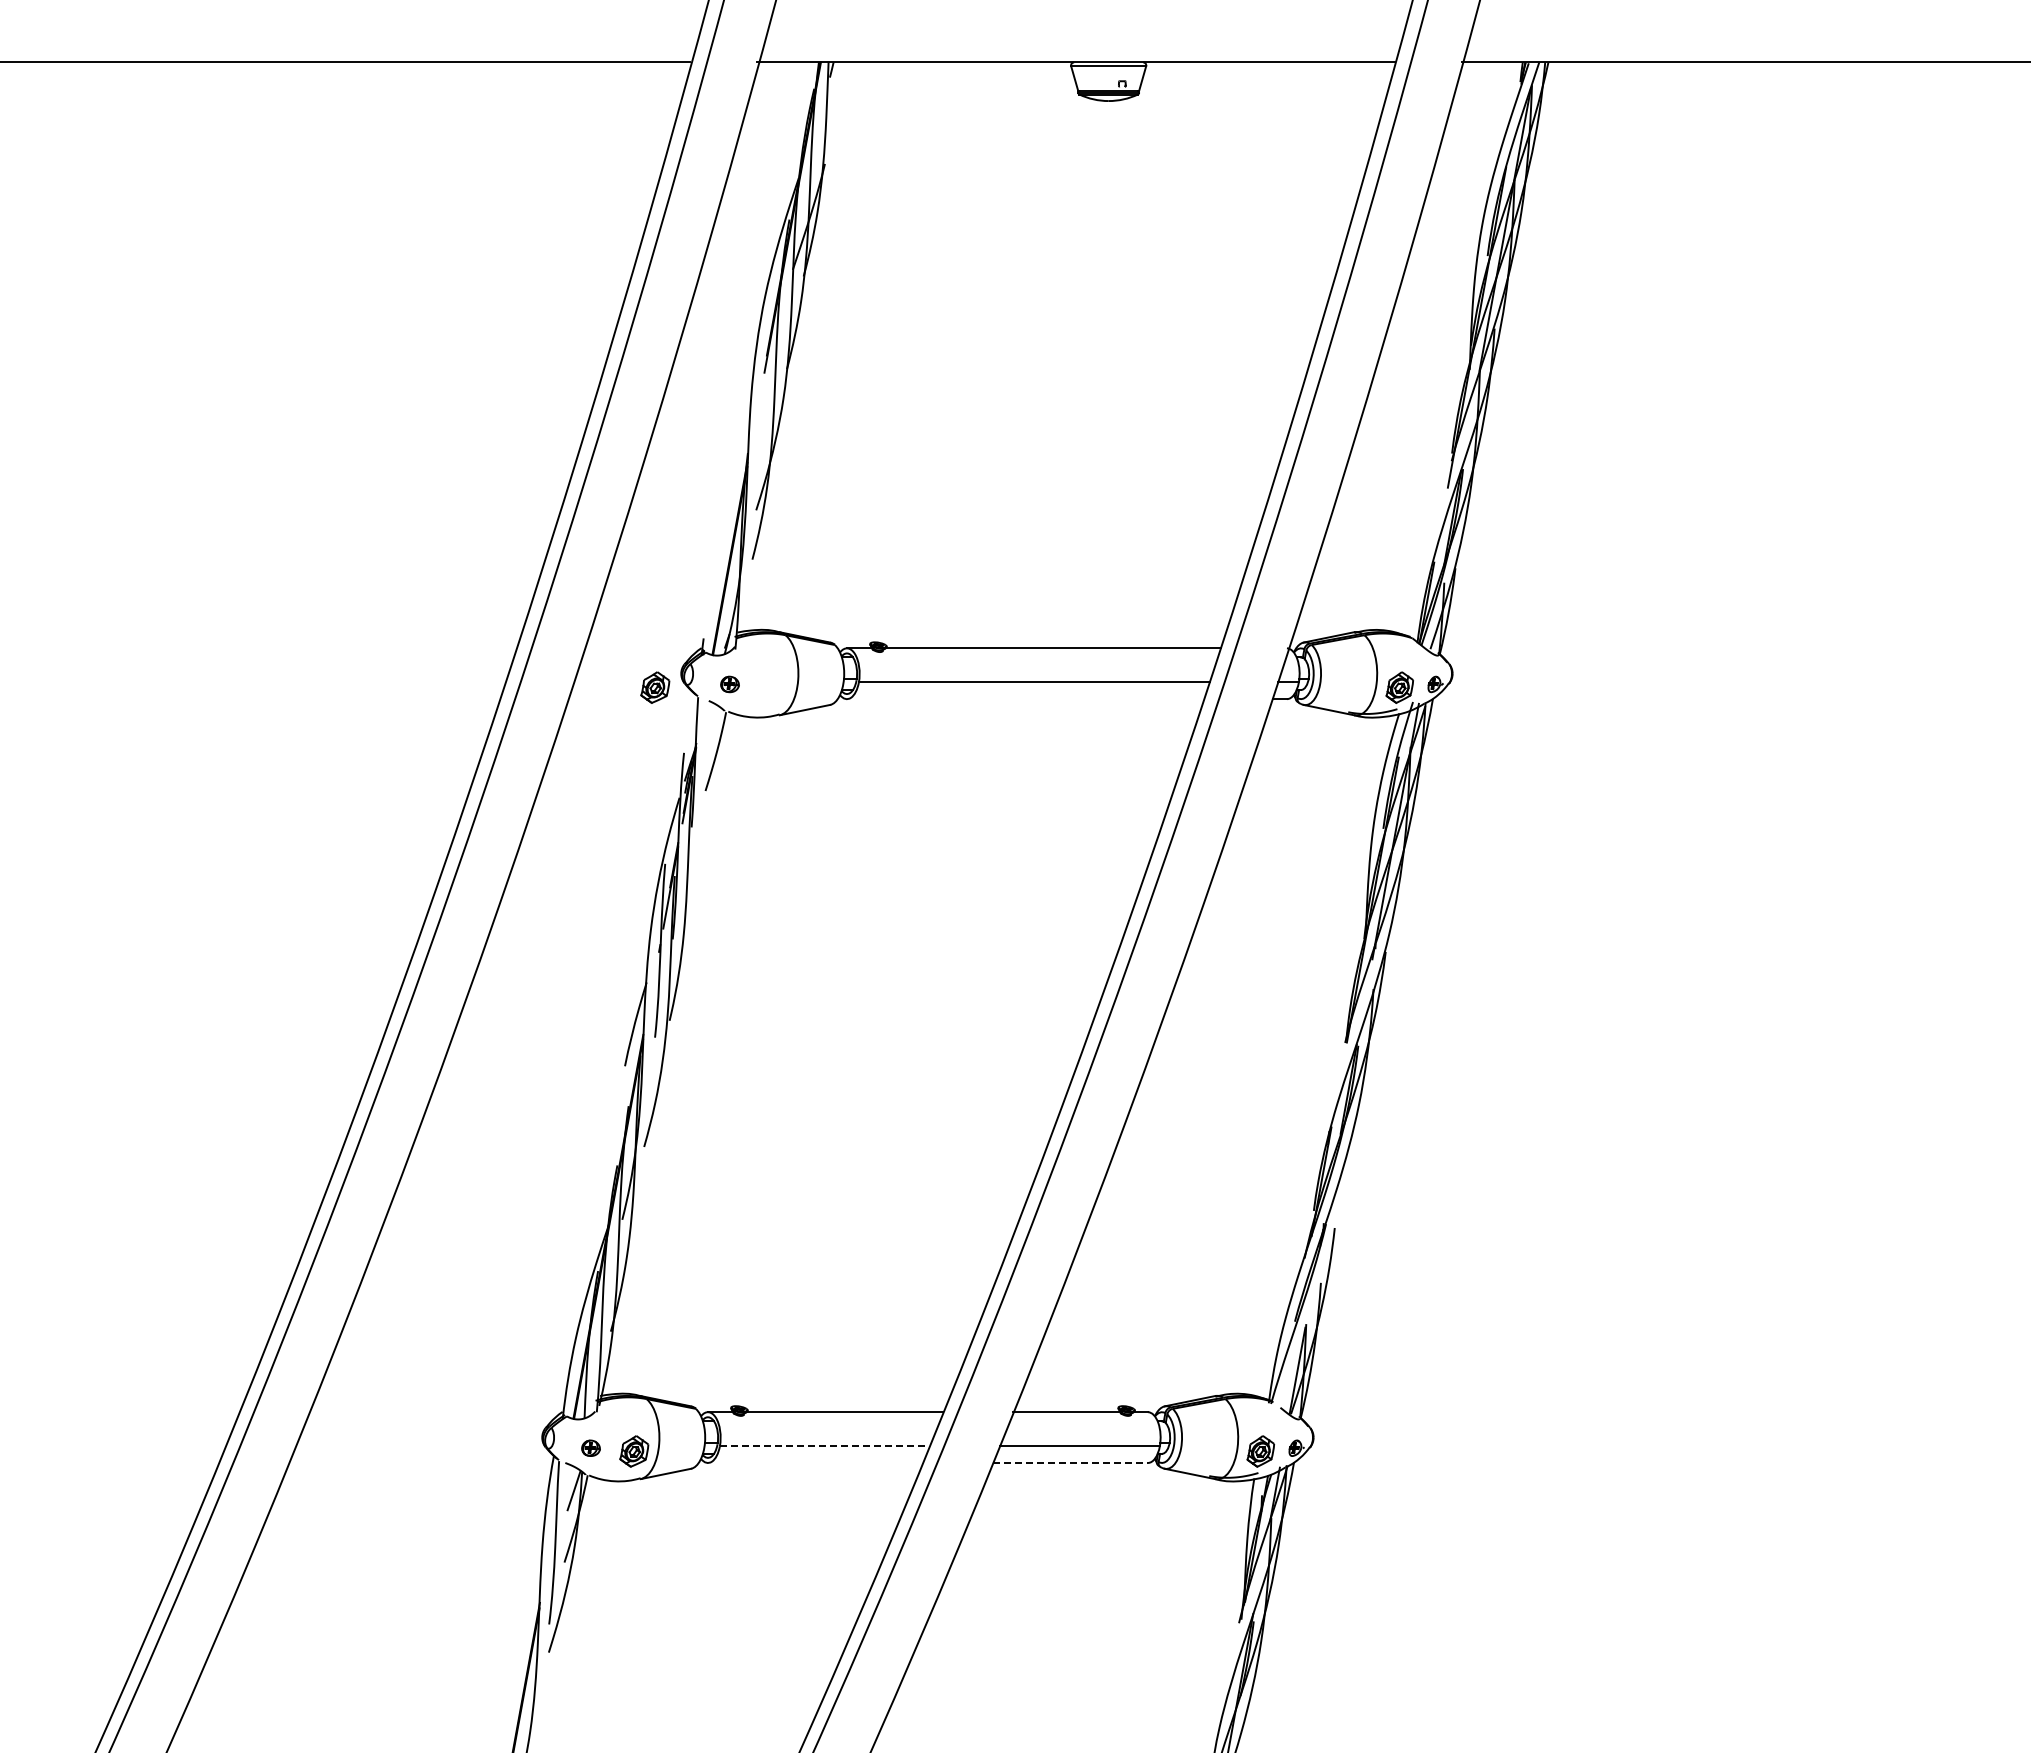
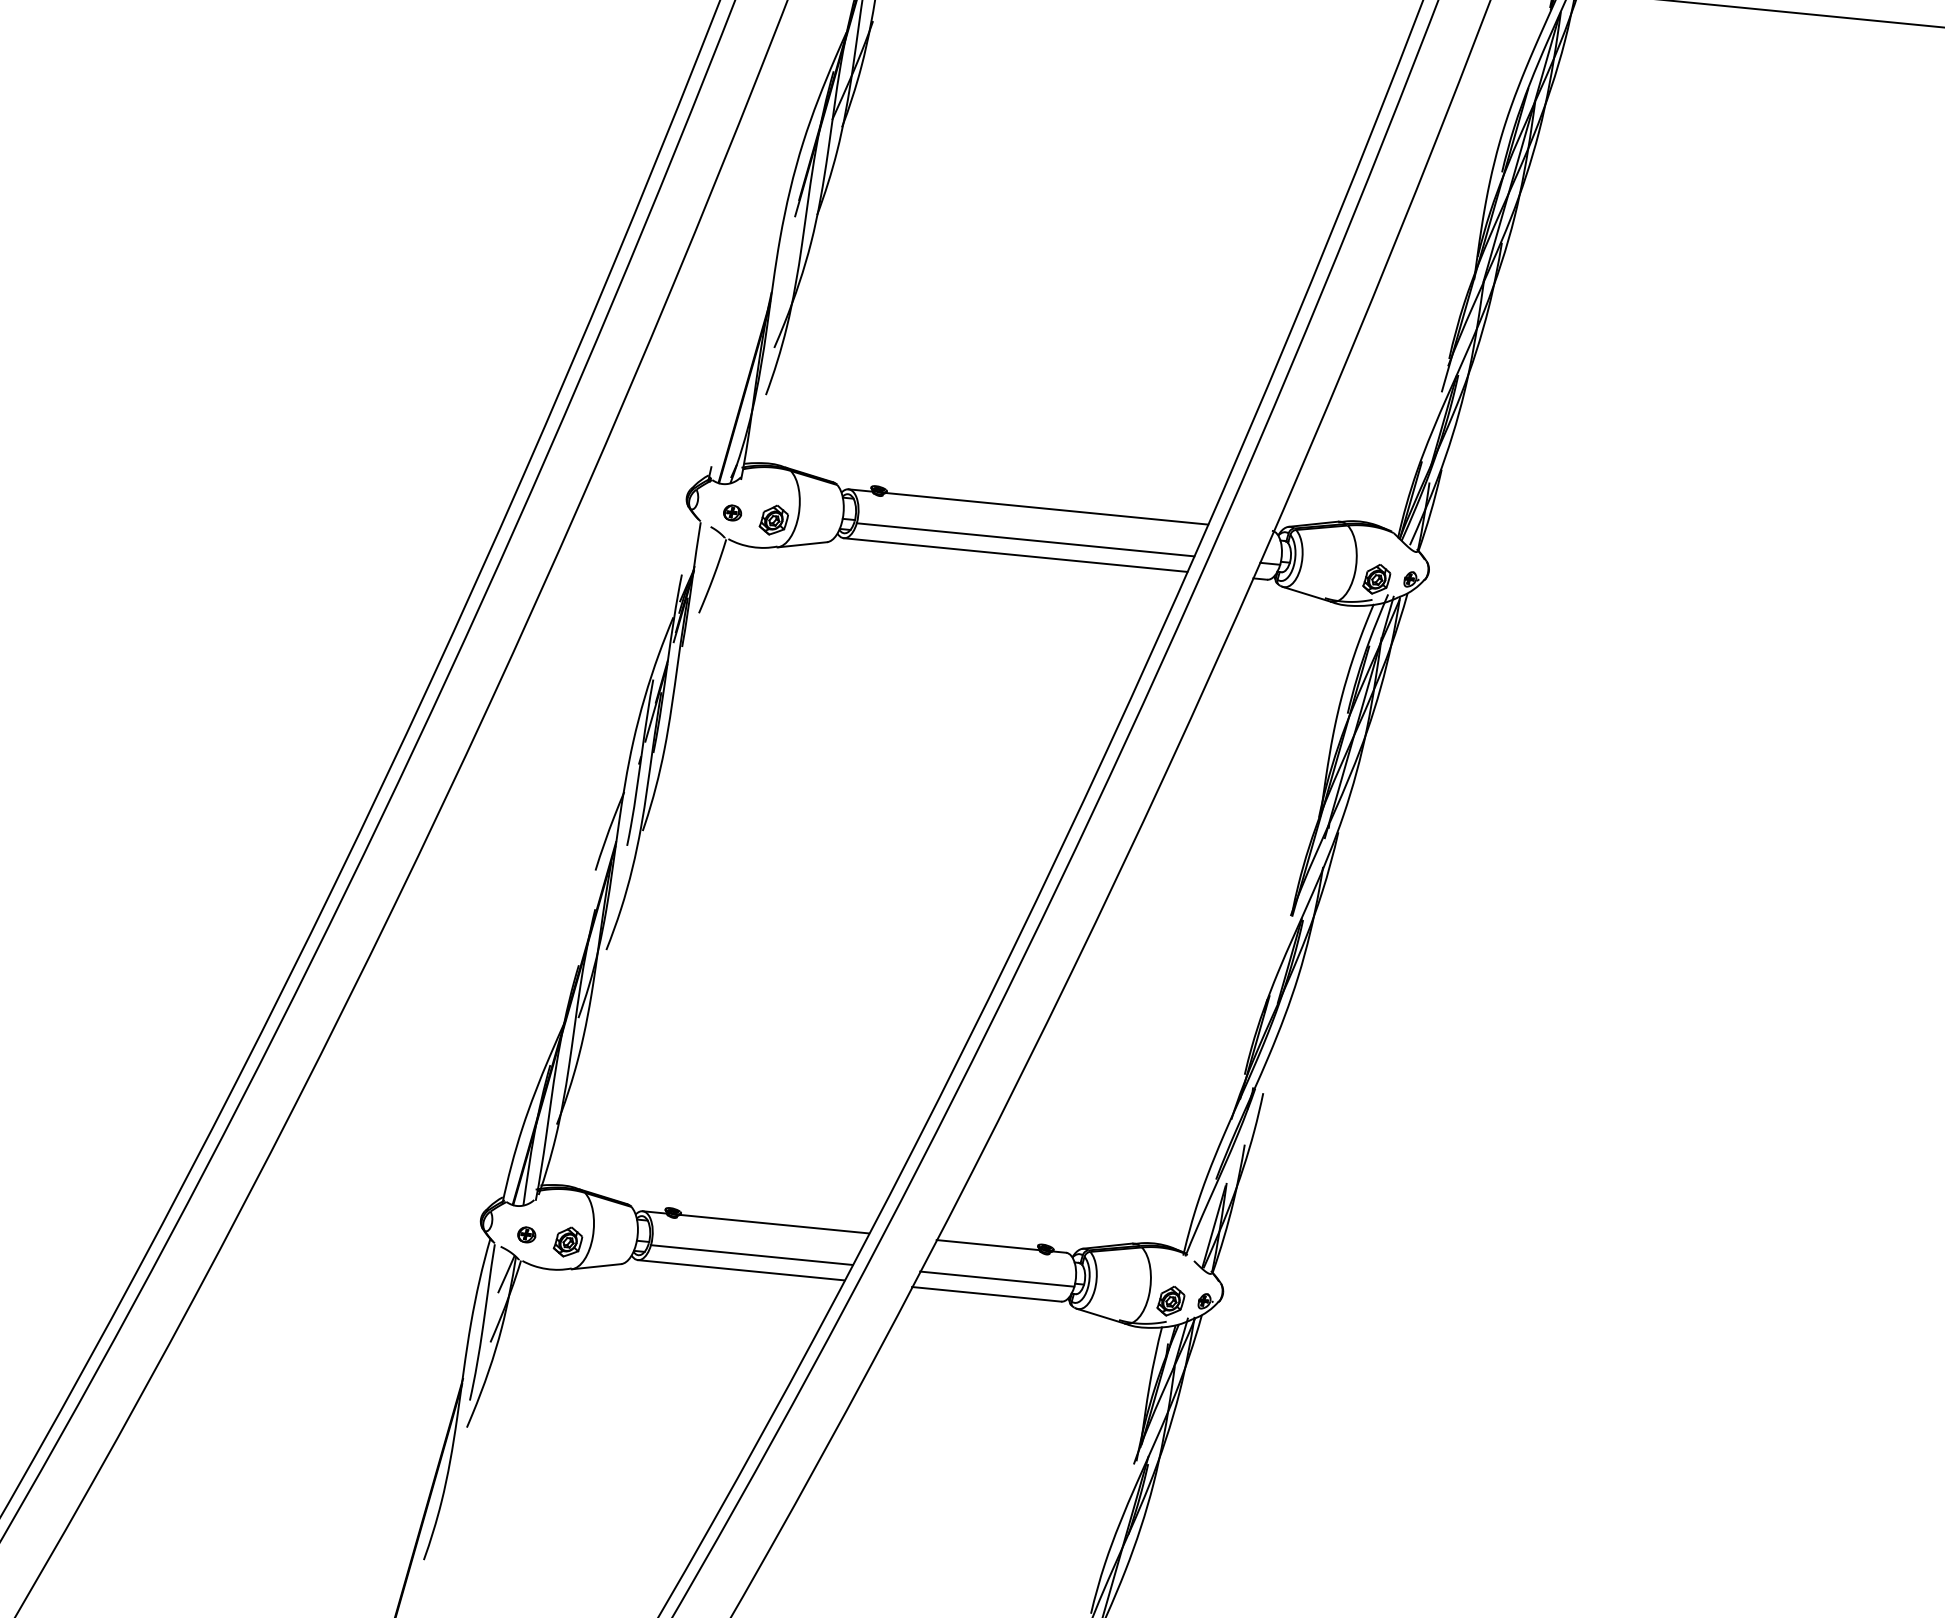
part: (655, 687) -> (774, 520), moved
line: (1025, 699) -> (1015, 555), added
line: (824, 1446) -> (751, 1255), dashed -> solid
line: (814, 1462) -> (740, 1269), added
line: (1070, 1462) -> (986, 1293), dashed -> solid

